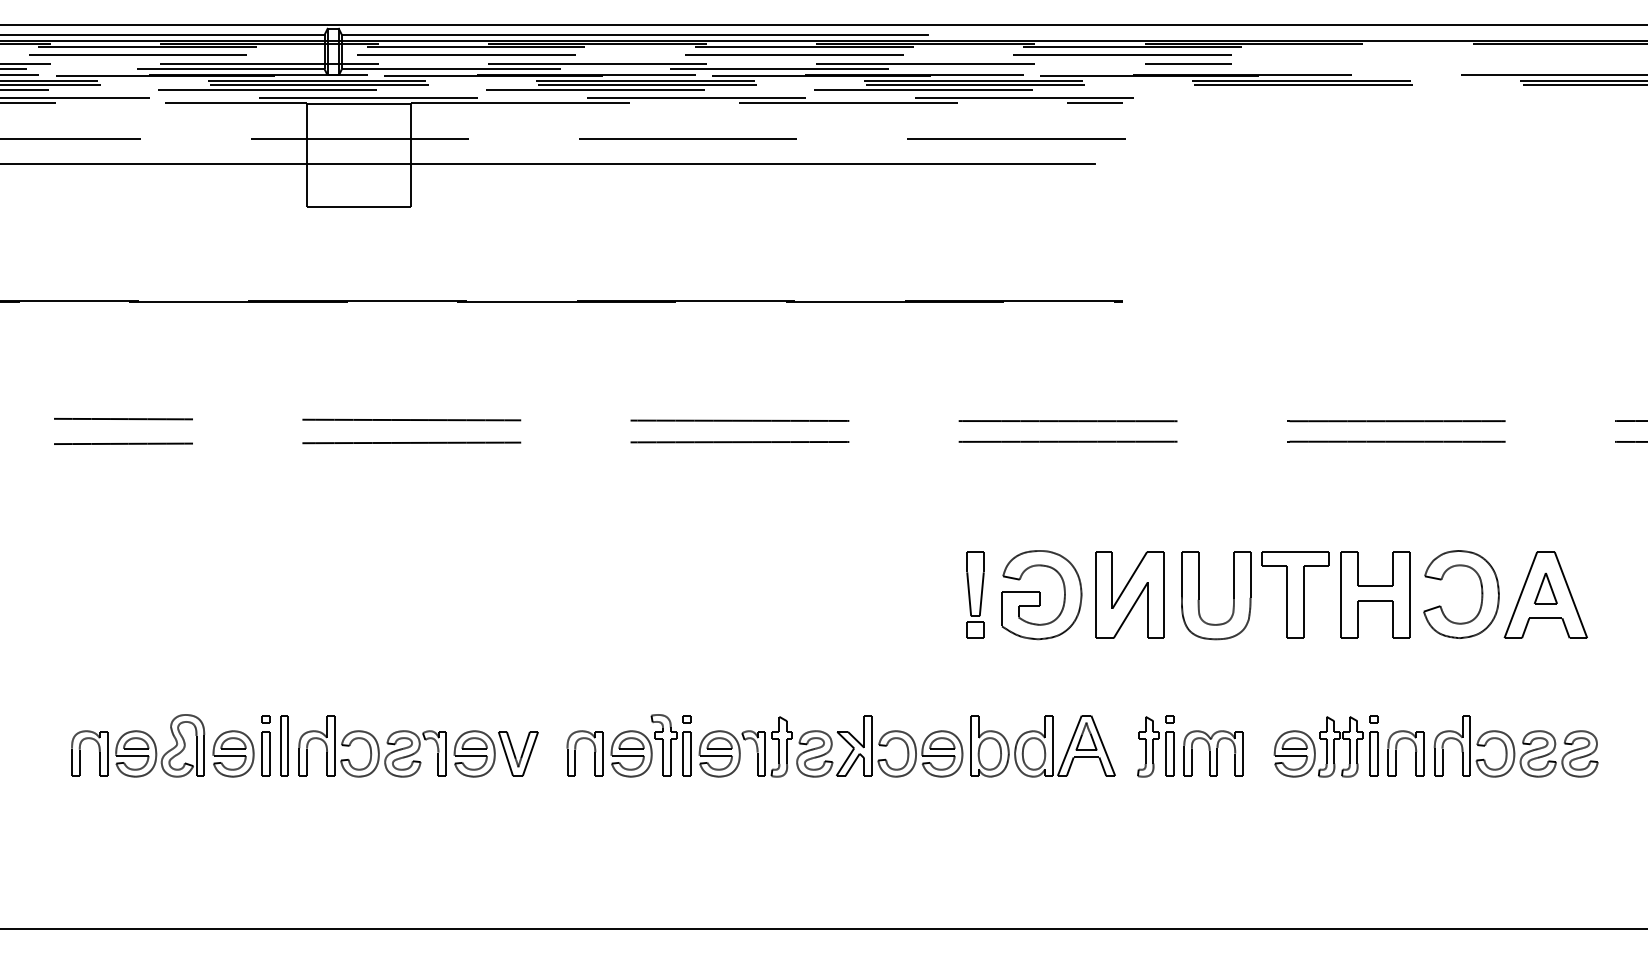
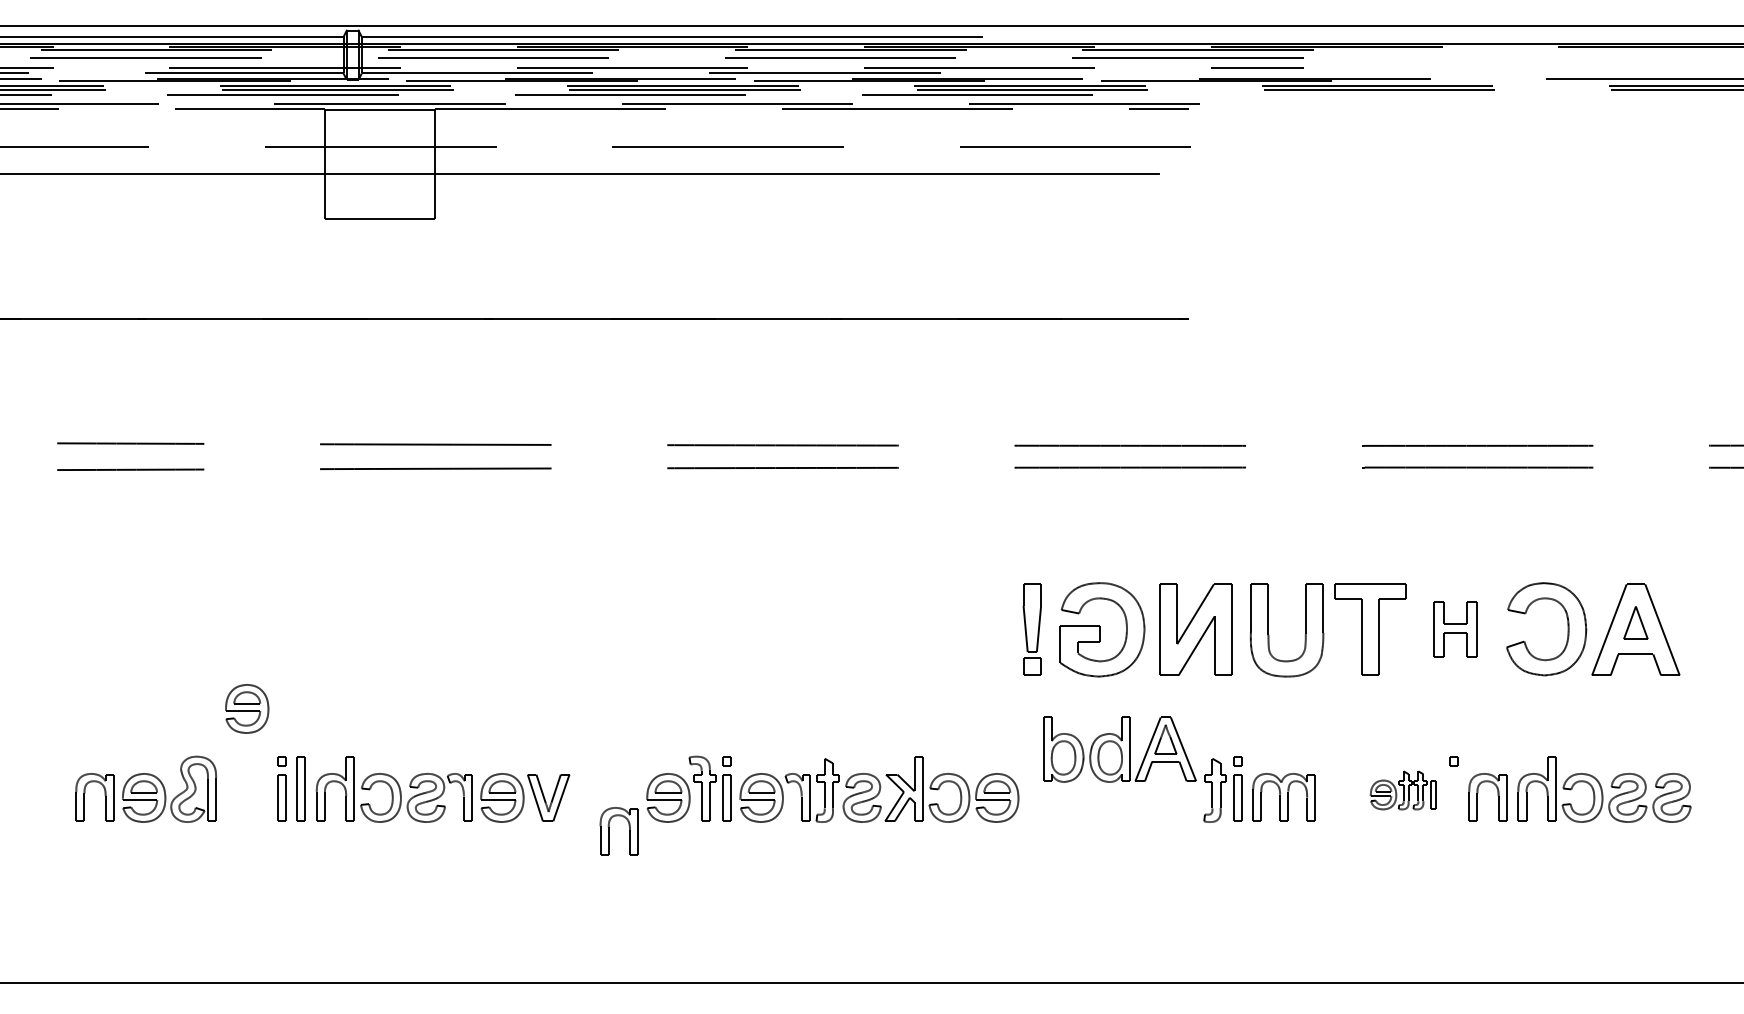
part: (1375, 594) -> (1455, 629), size x0.6
part: (1042, 745) -> (1119, 749), moved
part: (1326, 746) -> (1403, 790), size x0.6
part: (233, 753) -> (247, 708), moved
part: (575, 753) -> (609, 831), moved

